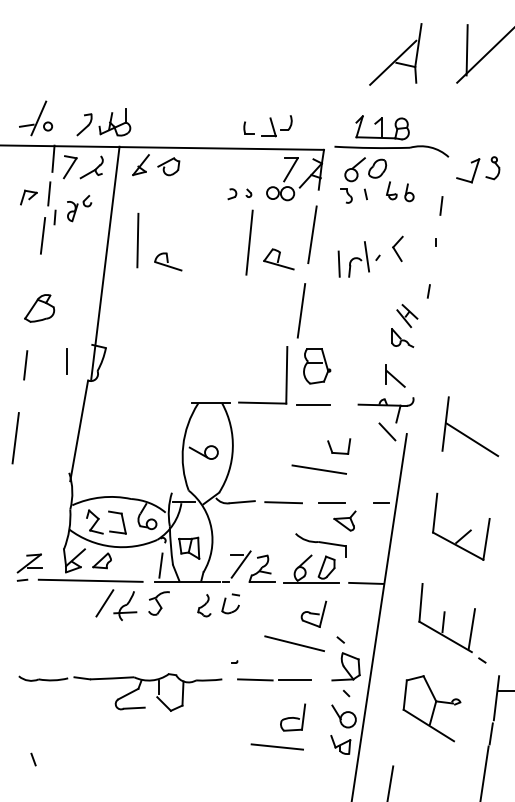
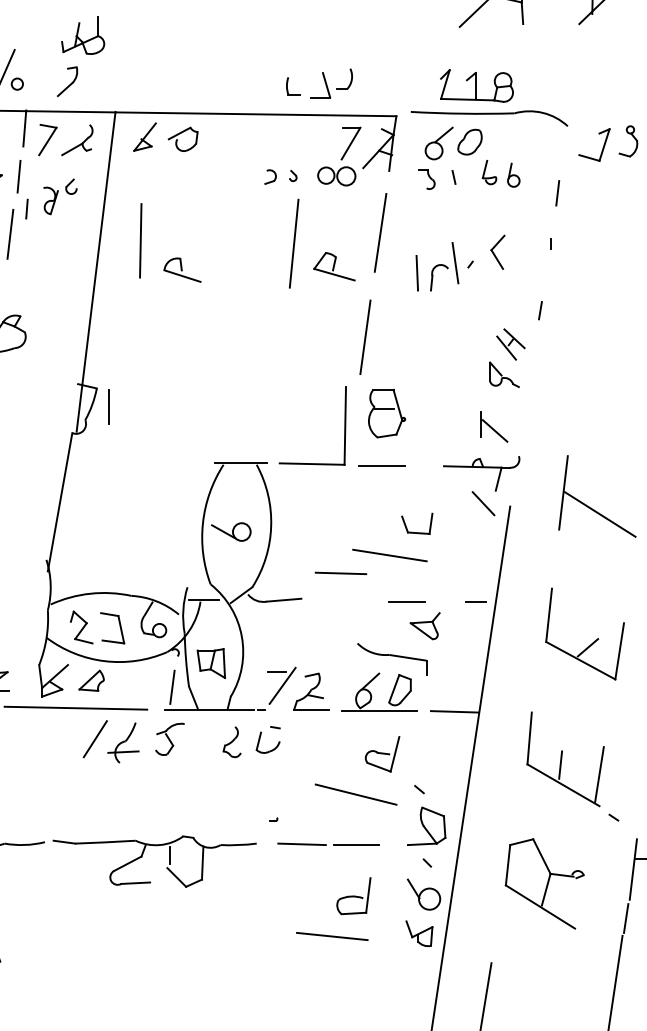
part: (114, 122) -> (82, 36), moved
line: (66, 361) -> (108, 406), moved
line: (283, 502) -> (340, 573), moved

